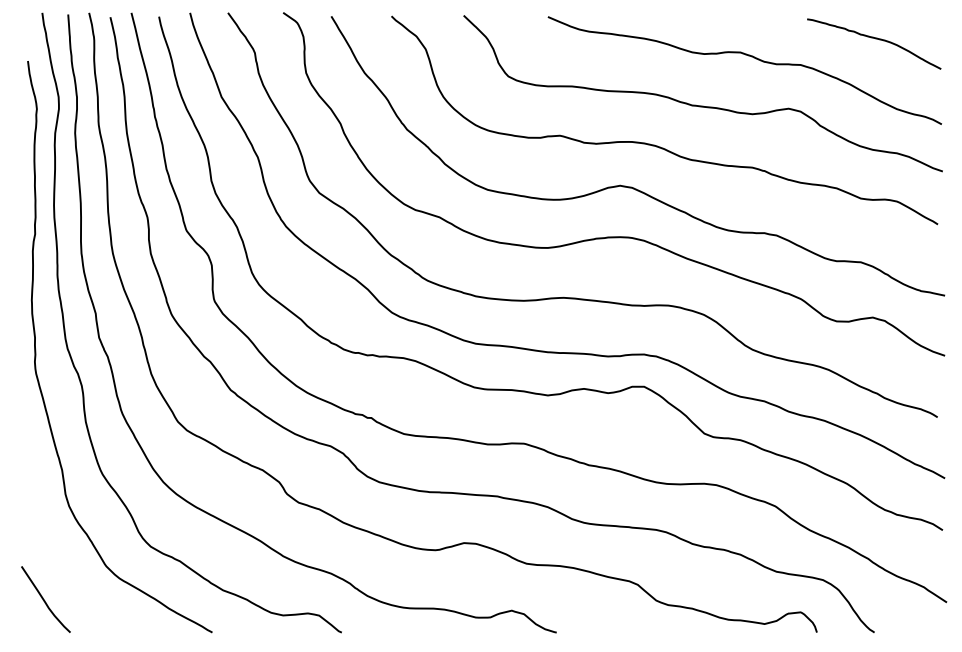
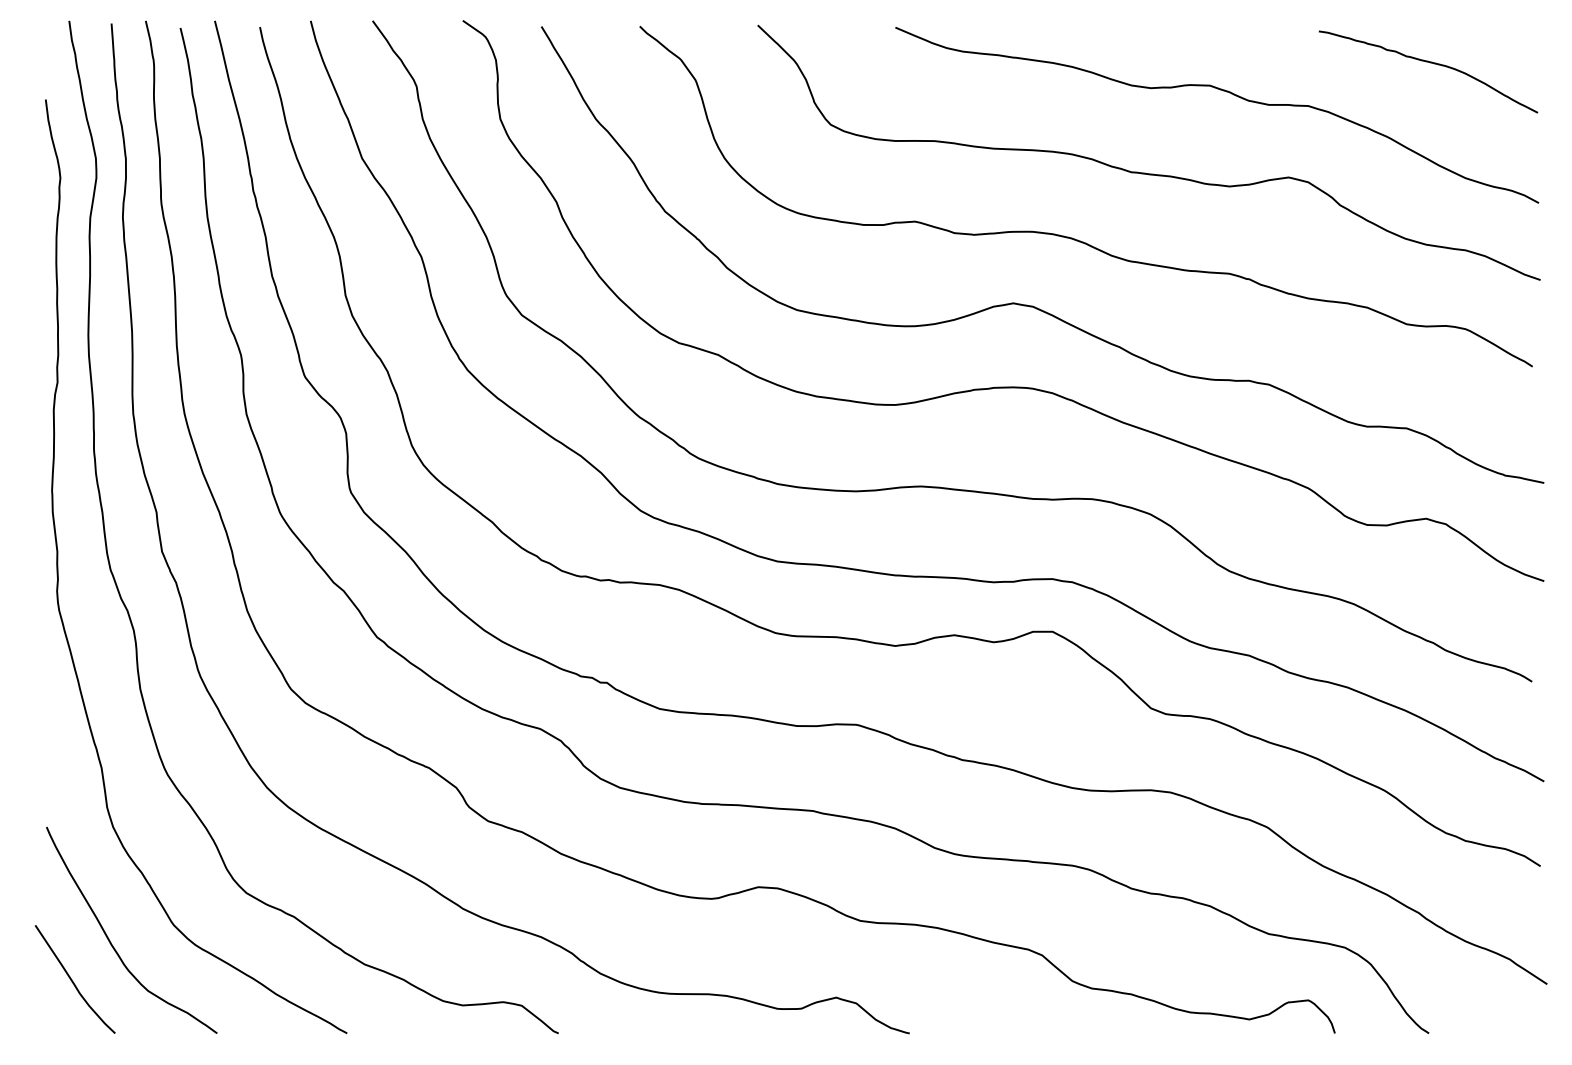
curve: (68, 576) -> (112, 941), added

